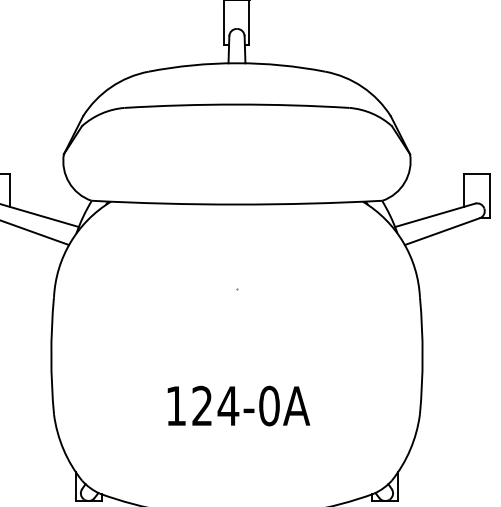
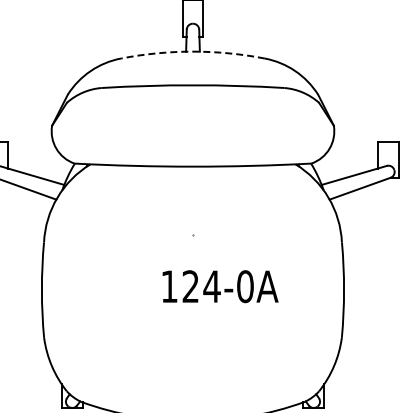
arc: (237, 63) -> (193, 51), solid -> dashed
text: (238, 405) -> (220, 286), moved

